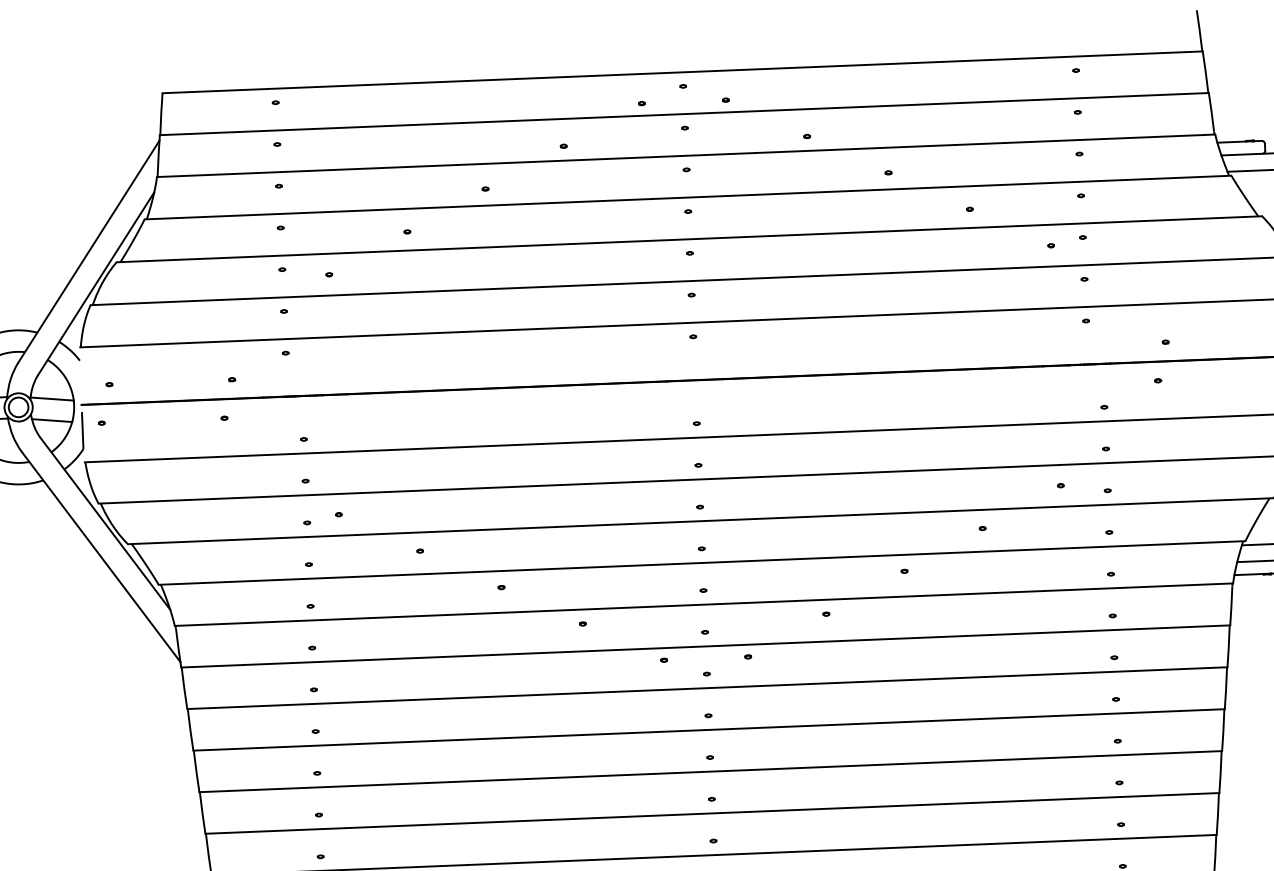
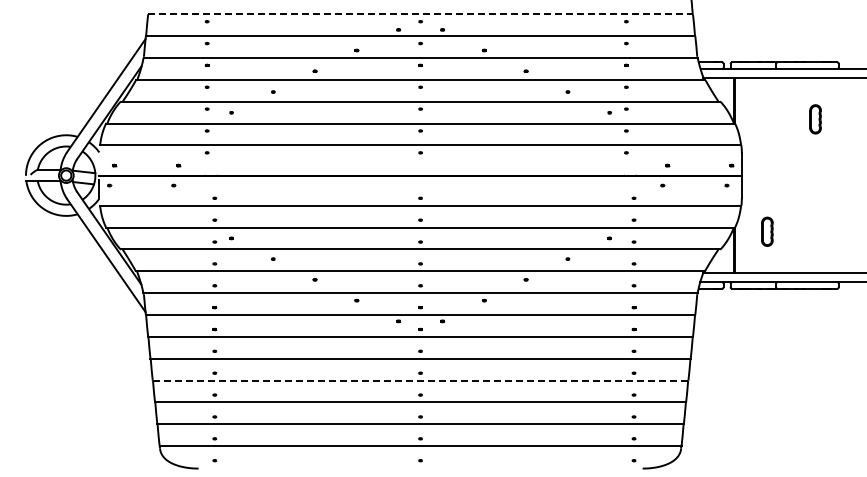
line: (684, 72) -> (421, 14), solid -> dashed
line: (710, 771) -> (420, 380), solid -> dashed

